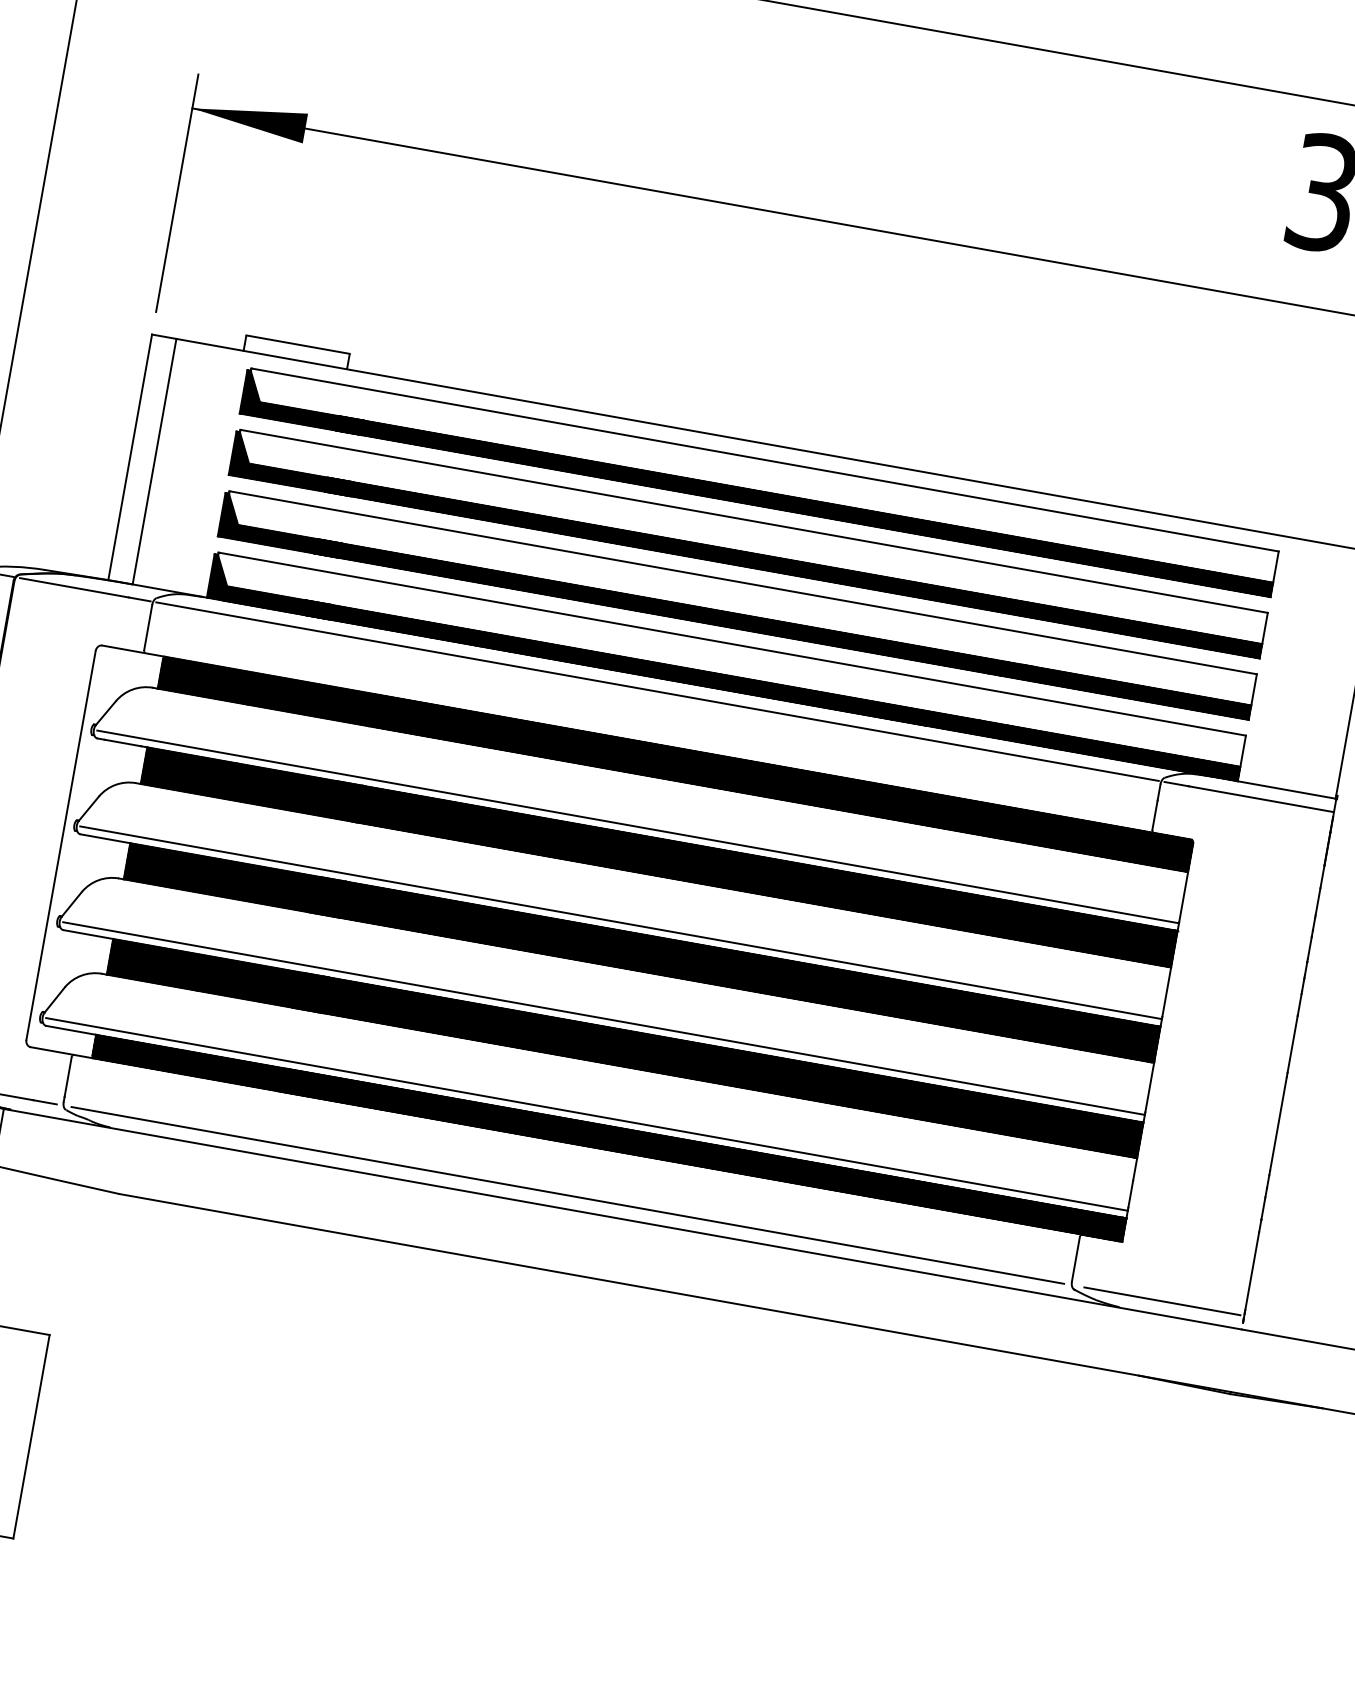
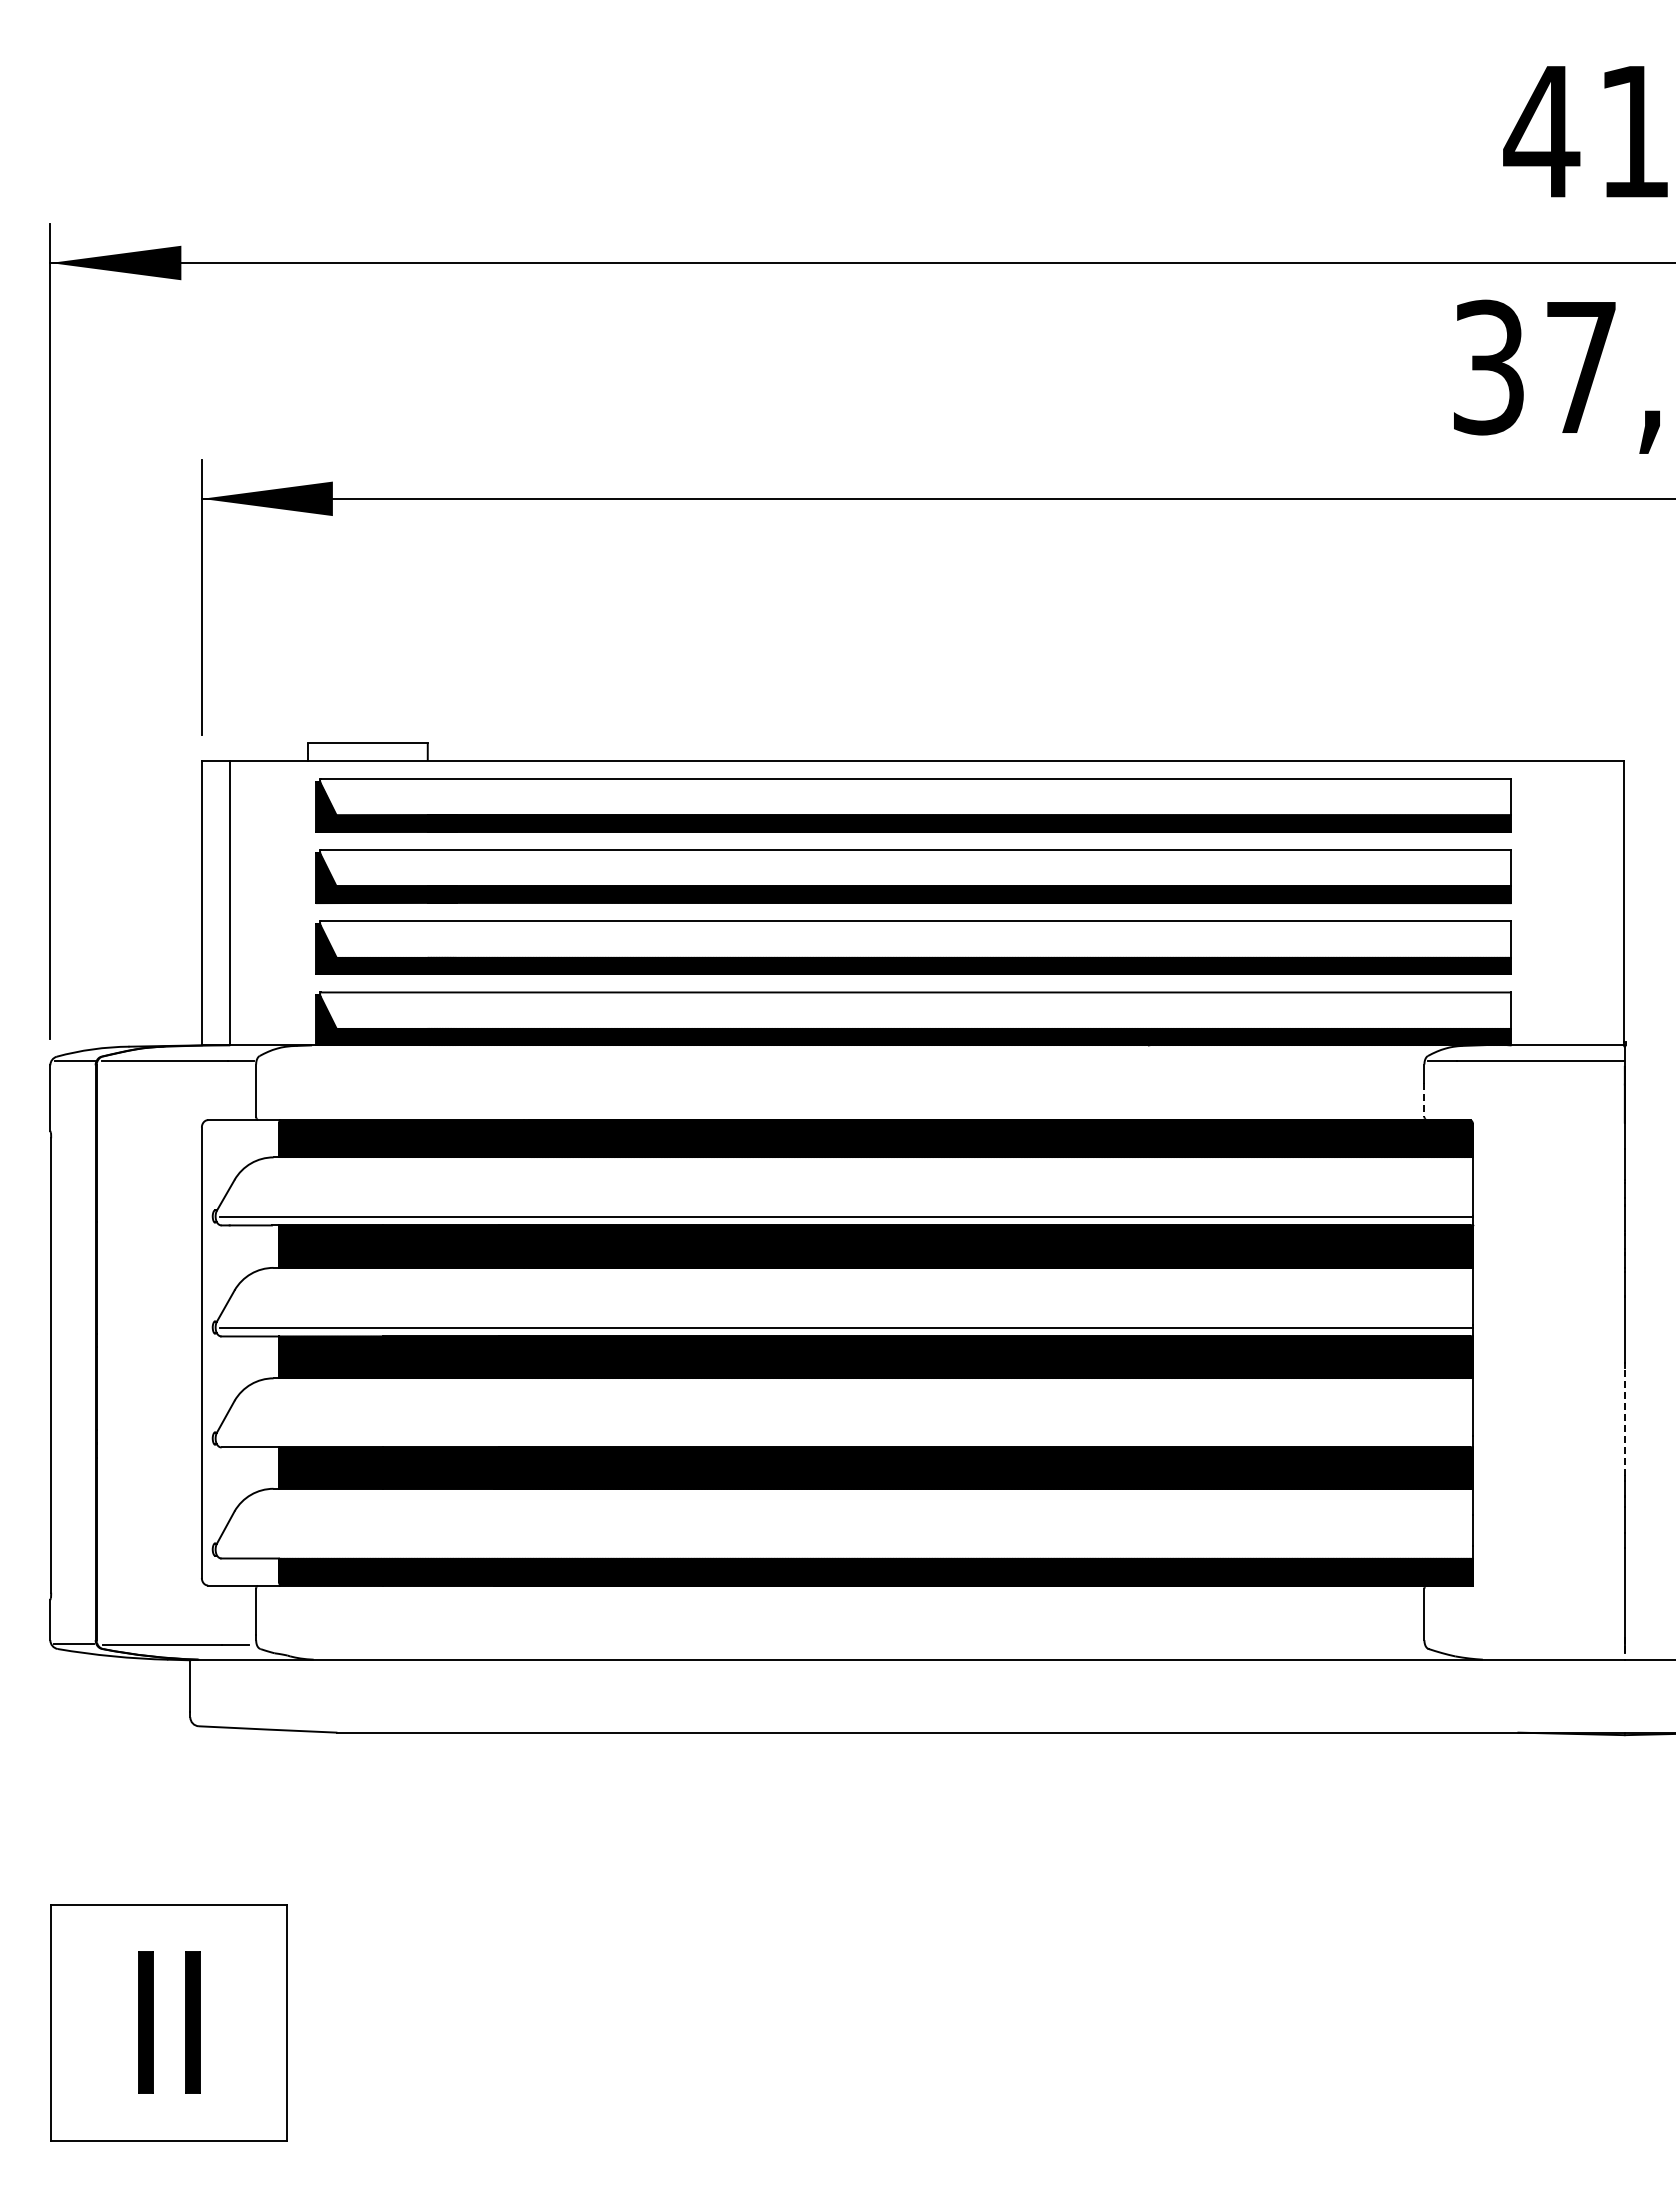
line: (657, 691) -> (840, 1060), removed
line: (1155, 814) -> (1424, 1099), solid -> dashed
line: (603, 1018) -> (845, 1438), removed
line: (586, 1114) -> (845, 1549), removed
line: (1278, 1123) -> (1624, 1421), solid -> dashed
line: (567, 1195) -> (840, 1644), removed
line: (1161, 1301) -> (1529, 1644), removed

